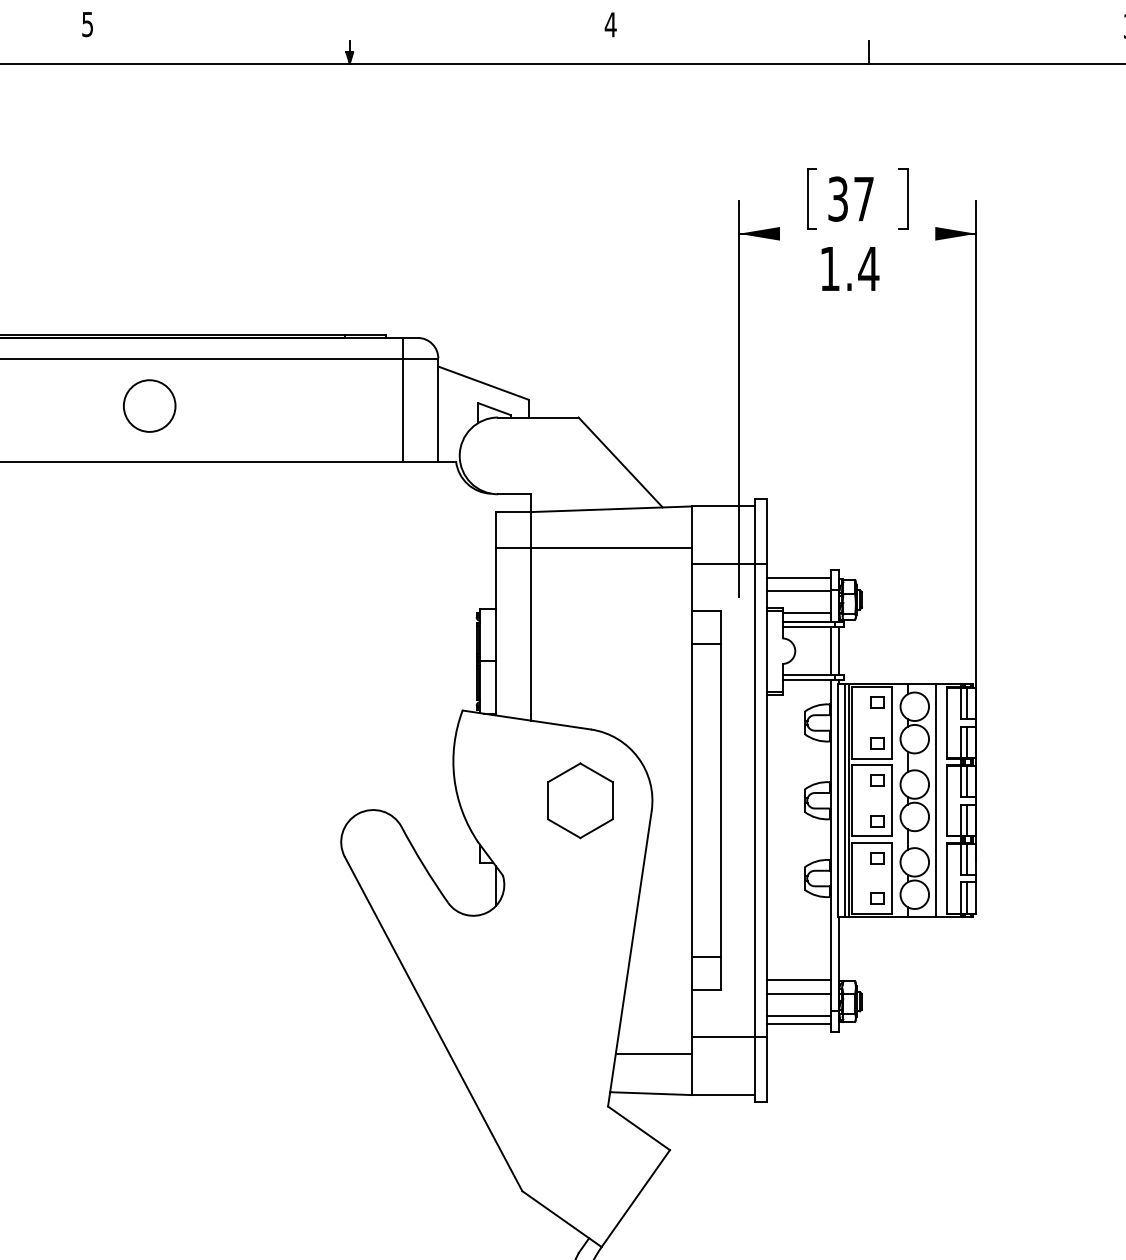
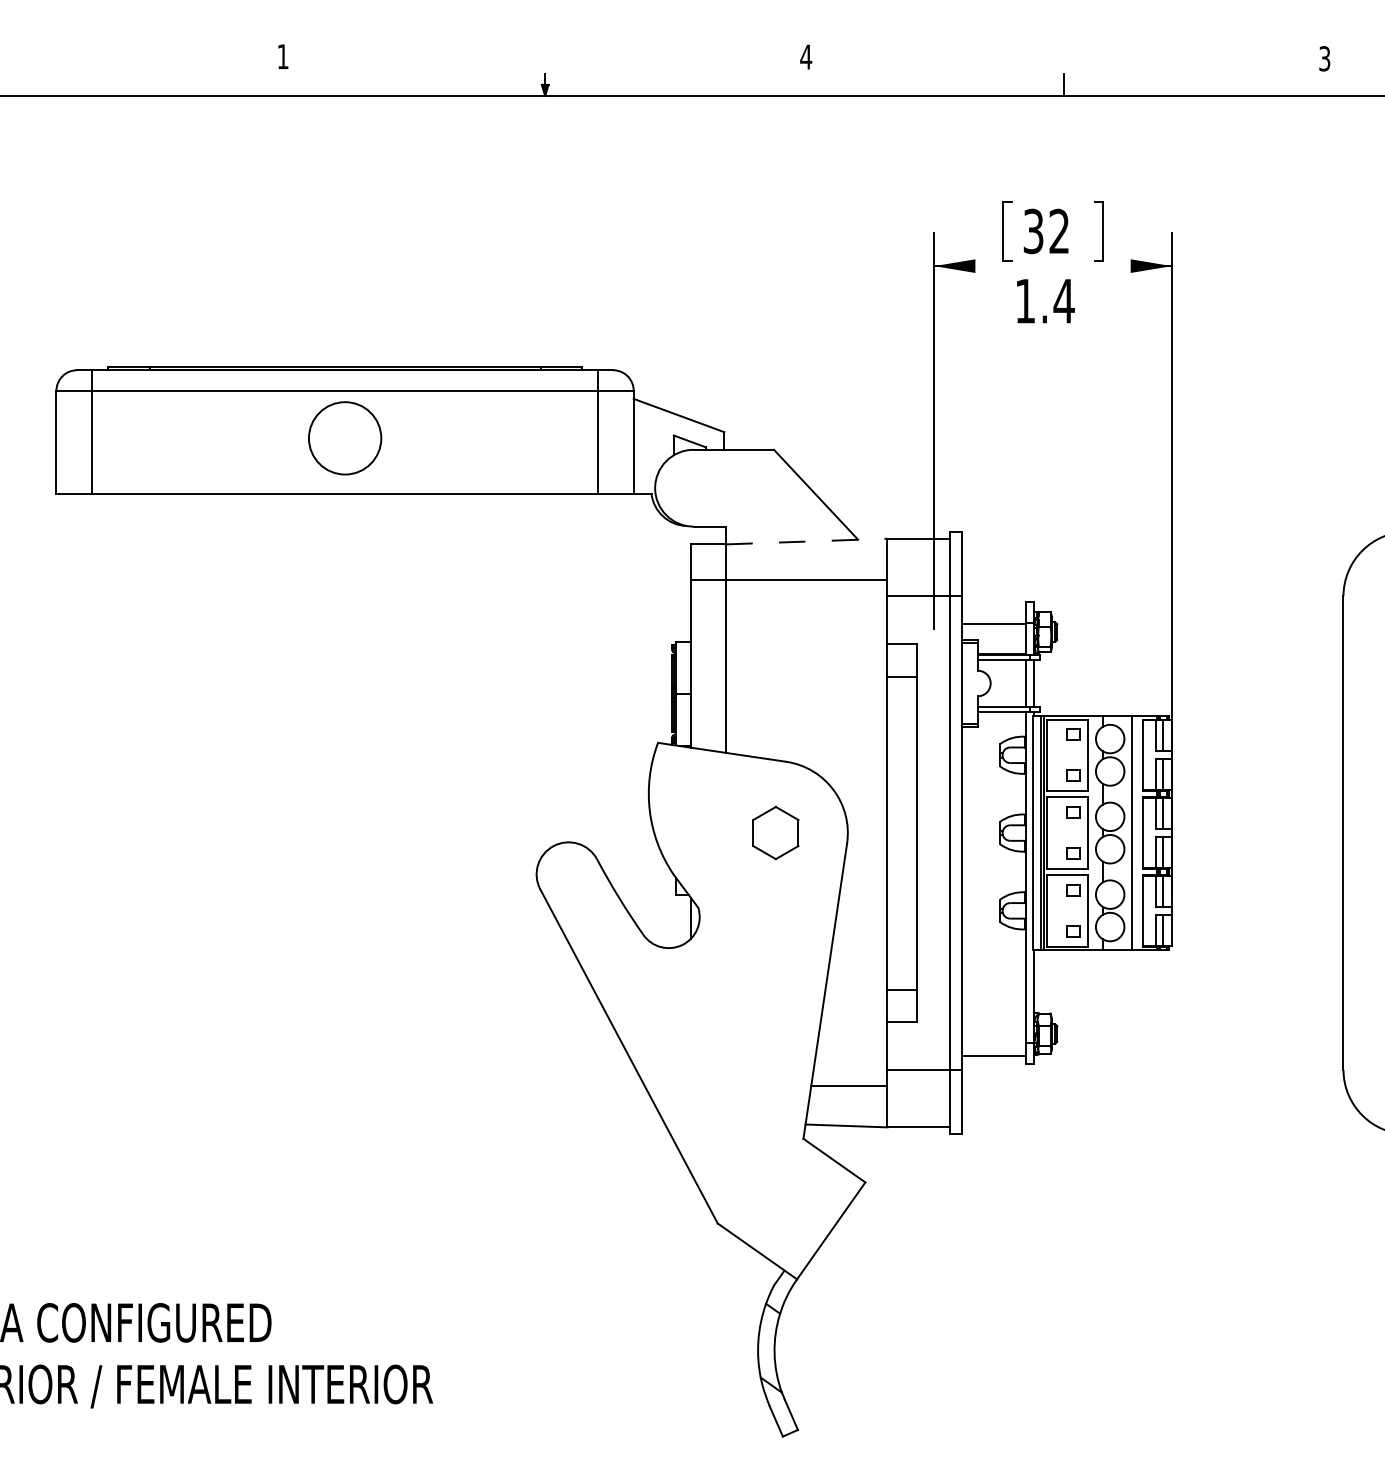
text: (87, 24) -> (282, 56), 5 -> 1
text: (863, 198) -> (1058, 230), 37 -> 32
circle: (149, 406) -> (344, 438), size x1.4
line: (611, 509) -> (806, 541), solid -> dashed
line: (798, 577) -> (993, 609), removed
line: (806, 613) -> (1001, 645), removed
part: (580, 800) -> (775, 832), size x0.7
line: (798, 979) -> (993, 1011), removed
line: (798, 994) -> (993, 1026), removed
line: (798, 1016) -> (993, 1048), removed

